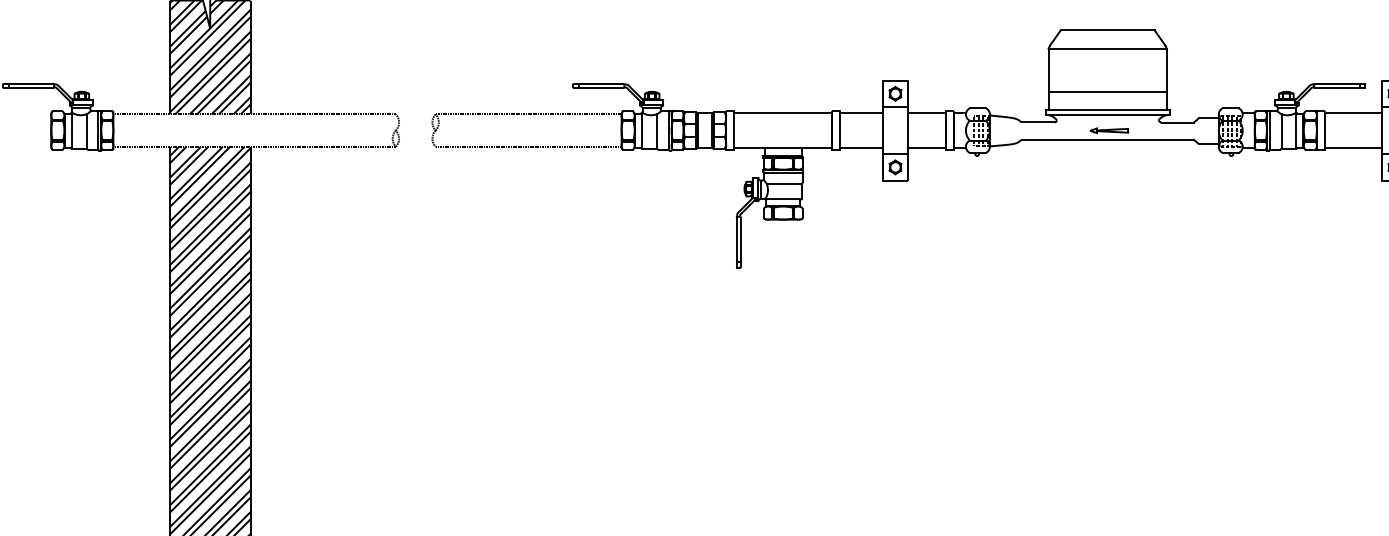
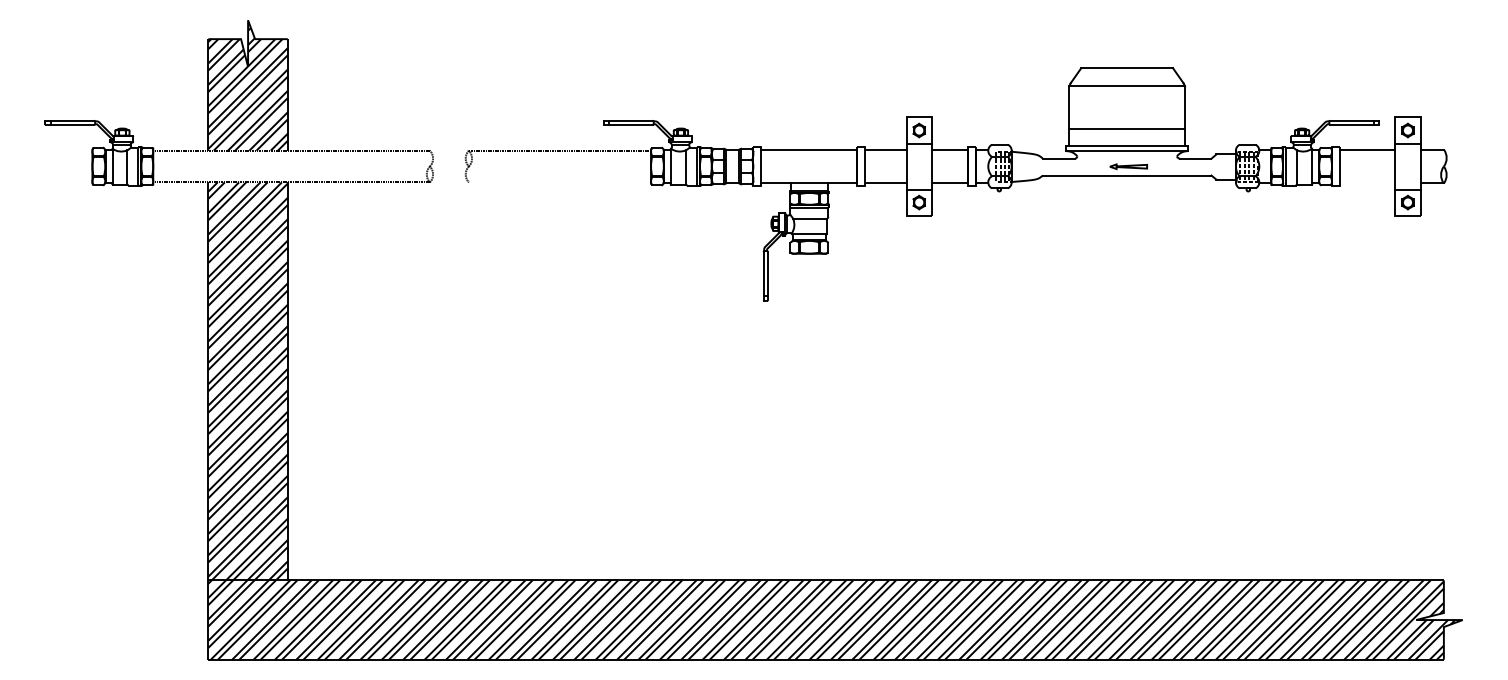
line: (528, 146) -> (559, 182), removed
line: (1353, 147) -> (1367, 183), removed

